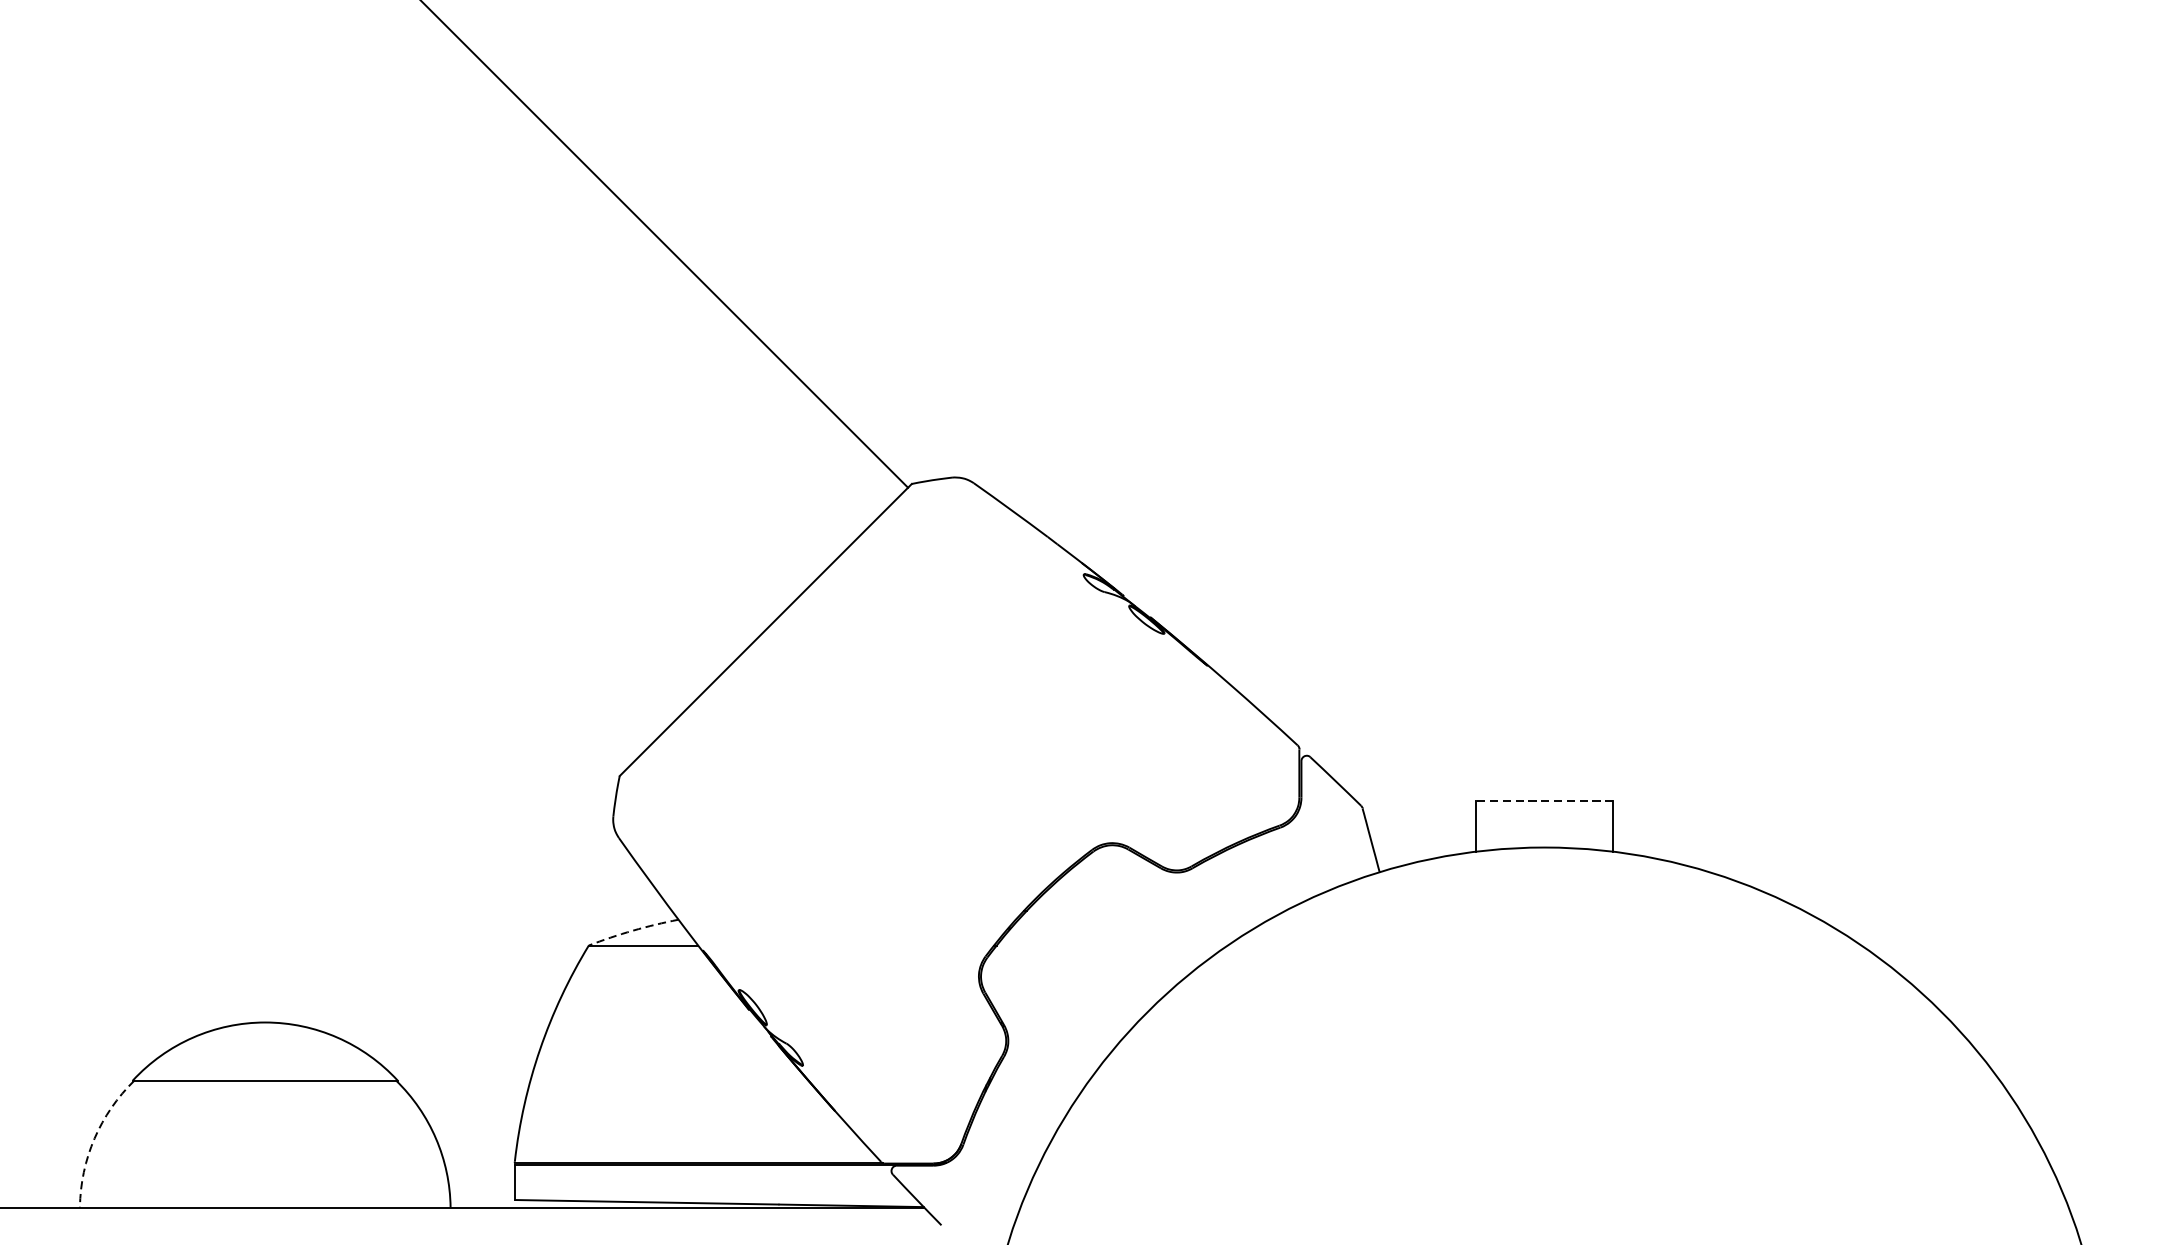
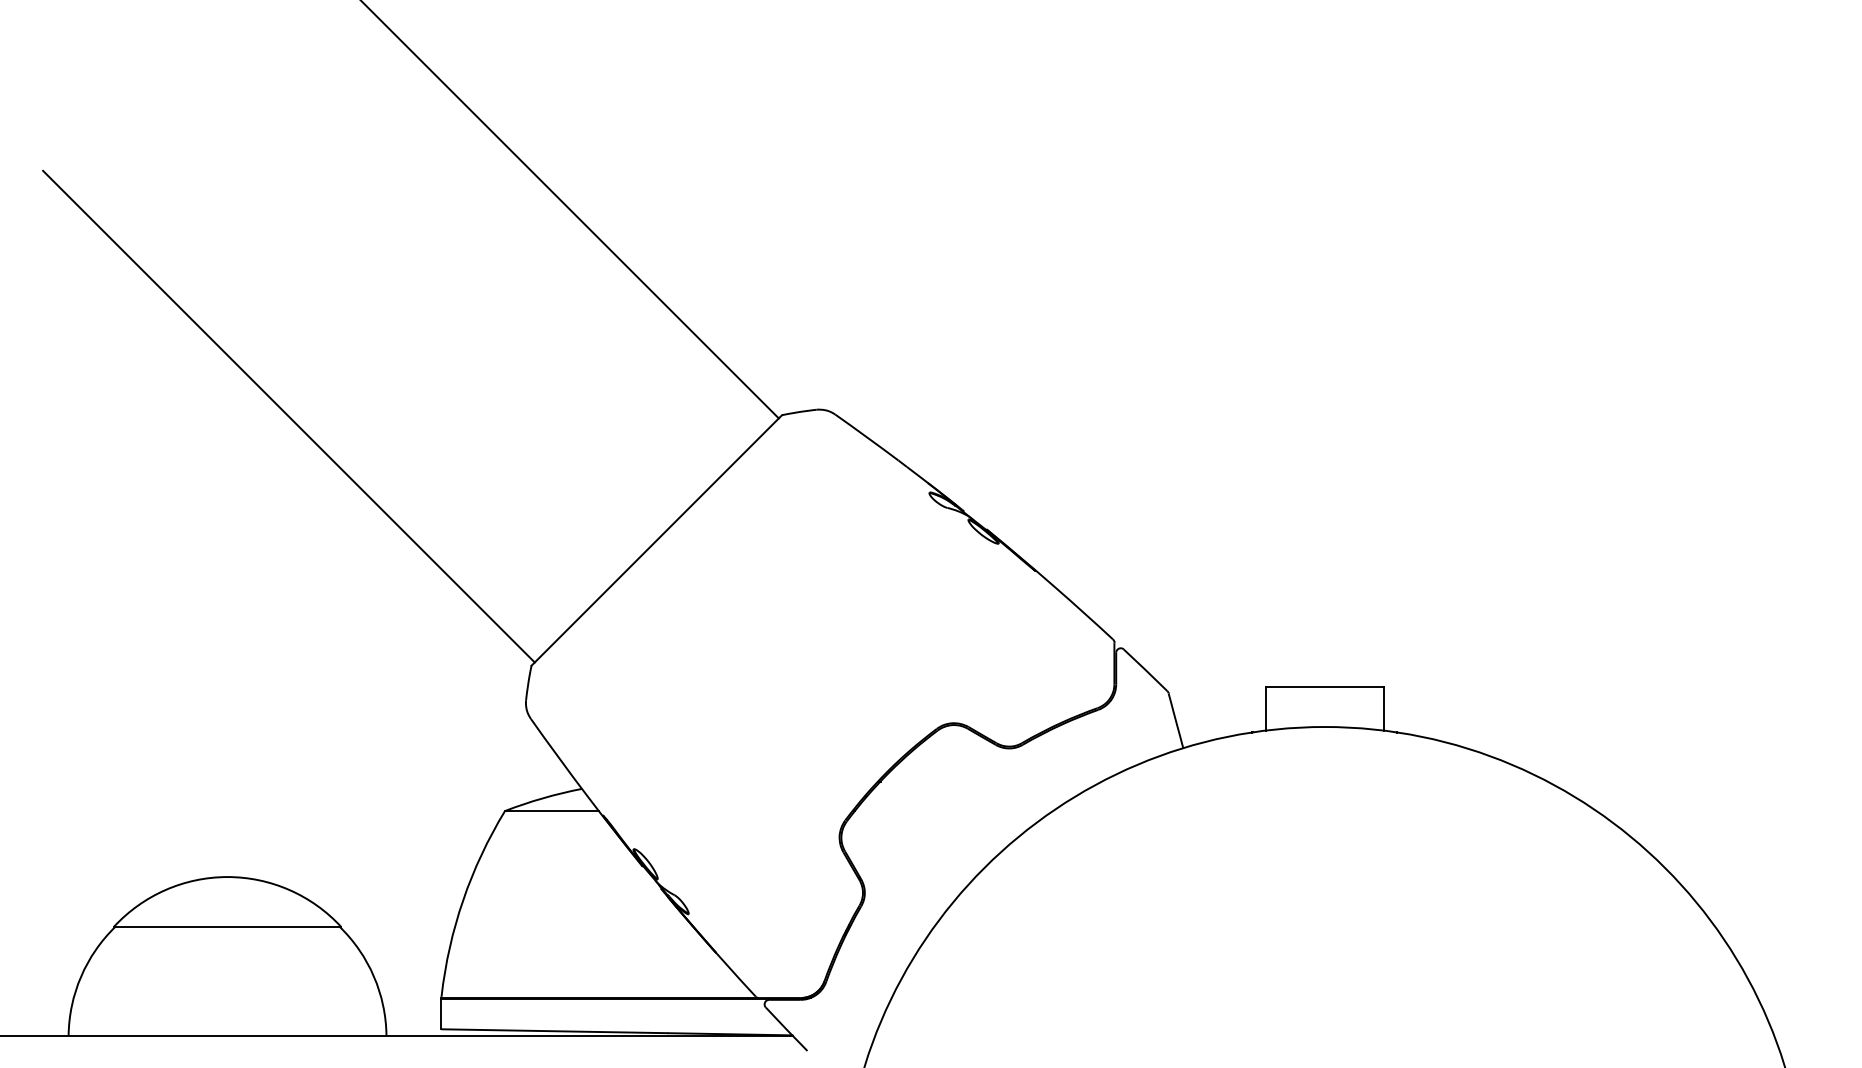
line: (336, 485) -> (288, 416), added
line: (1544, 801) -> (1324, 687), dashed -> solid
arc: (633, 930) -> (543, 798), dashed -> solid
arc: (94, 1138) -> (81, 976), dashed -> solid

